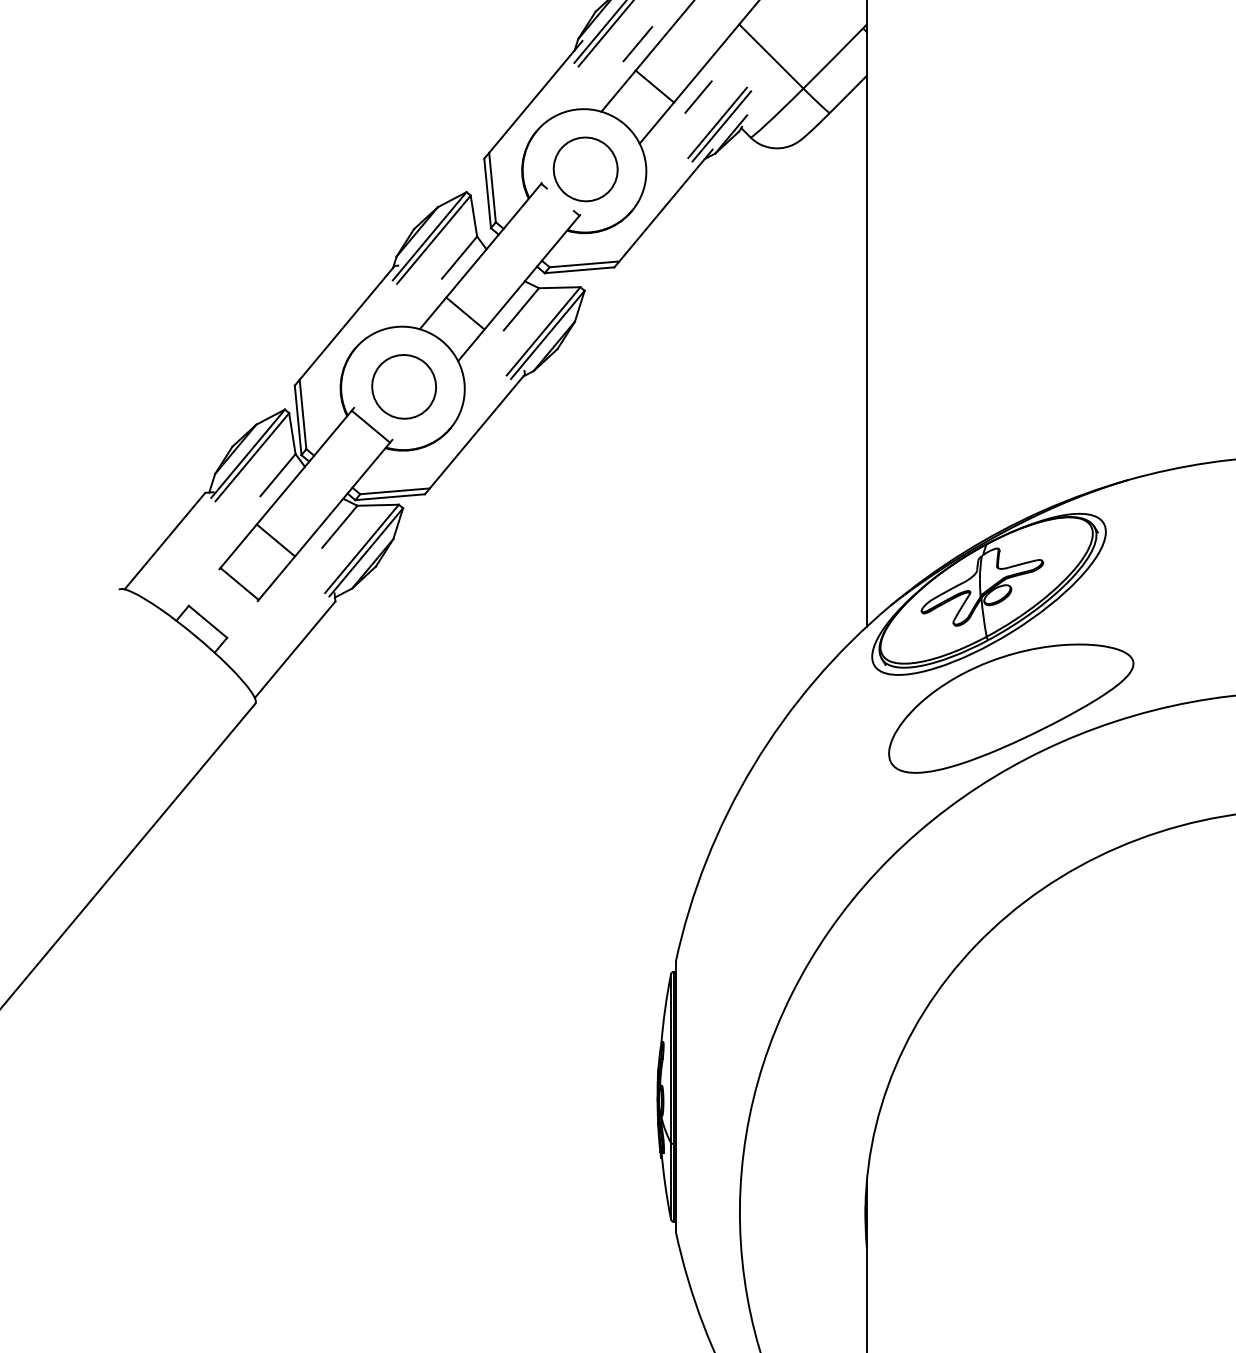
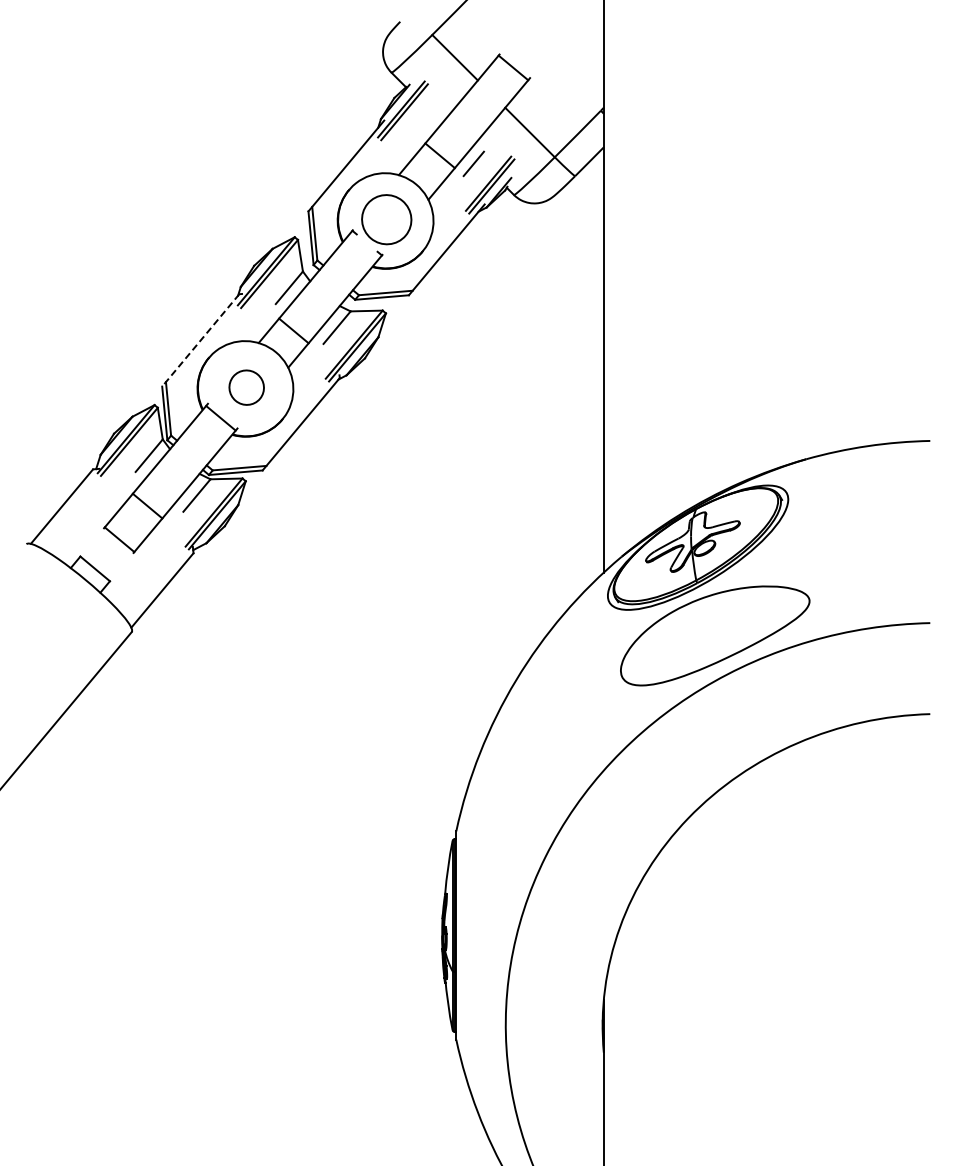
line: (637, 43) -> (426, 122), removed
line: (344, 325) -> (200, 340), solid -> dashed
part: (404, 386) -> (246, 387), size x0.7

